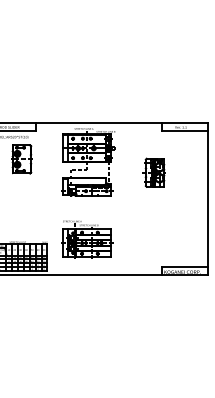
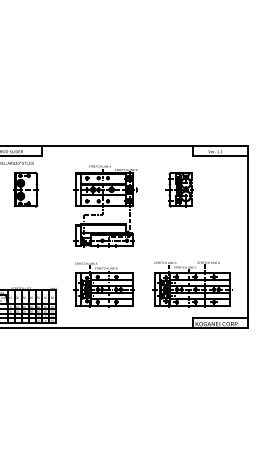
part: (88, 162) -> (105, 206), moved
part: (154, 172) -> (179, 189), moved
part: (161, 238) -> (192, 284), added

